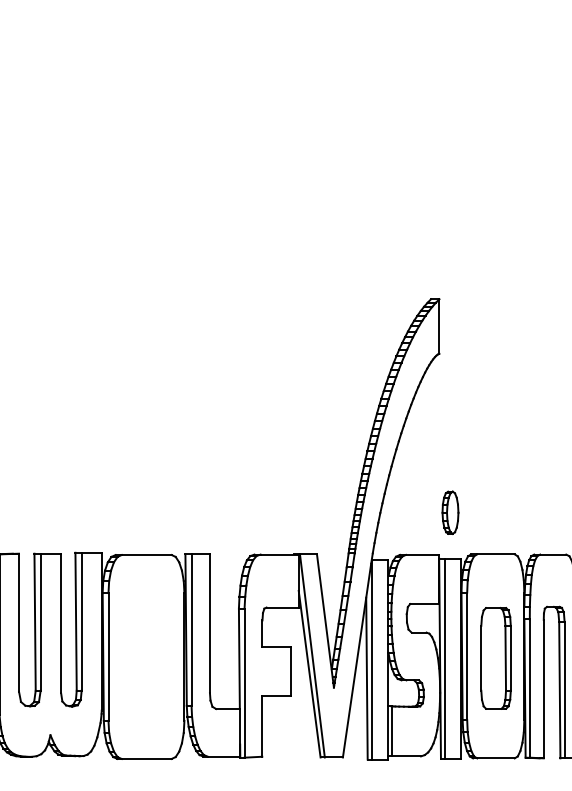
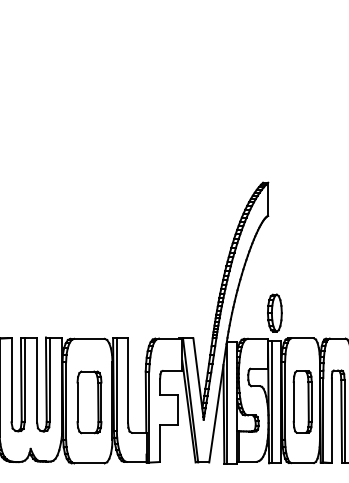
part: (449, 511) -> (274, 312), size x1.43
part: (146, 659) -> (89, 402), added

